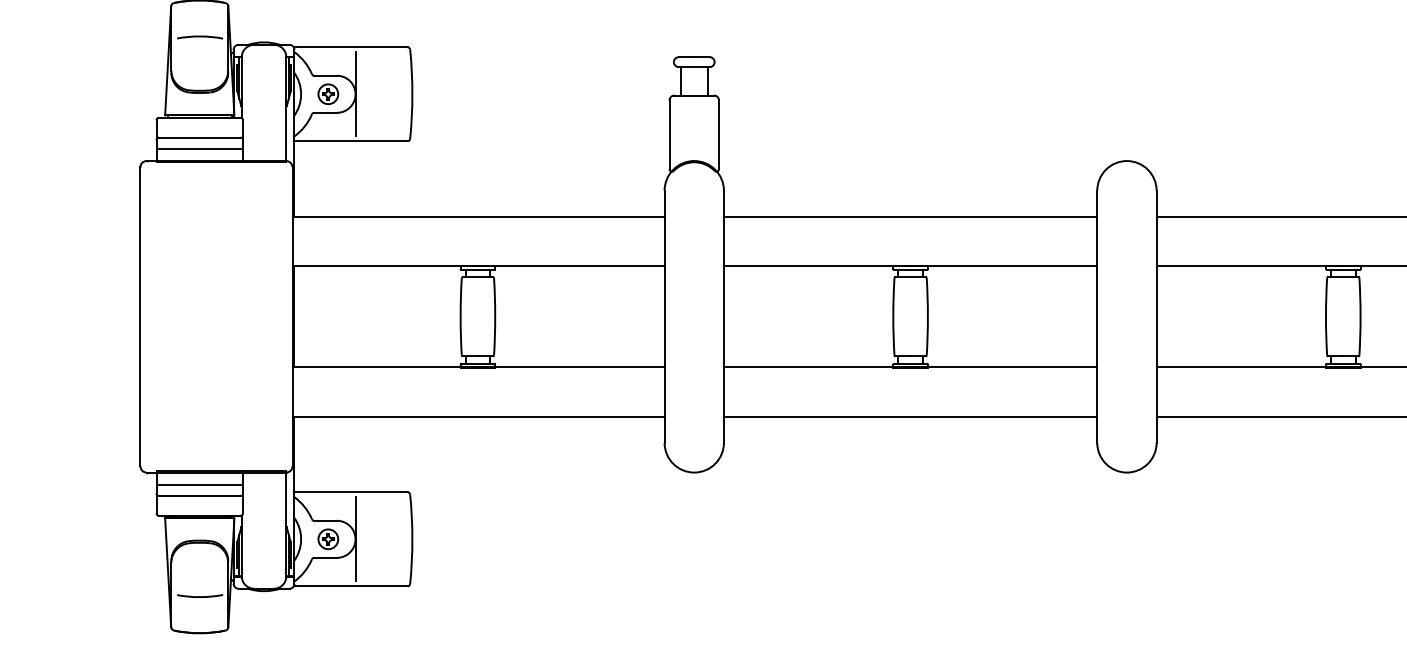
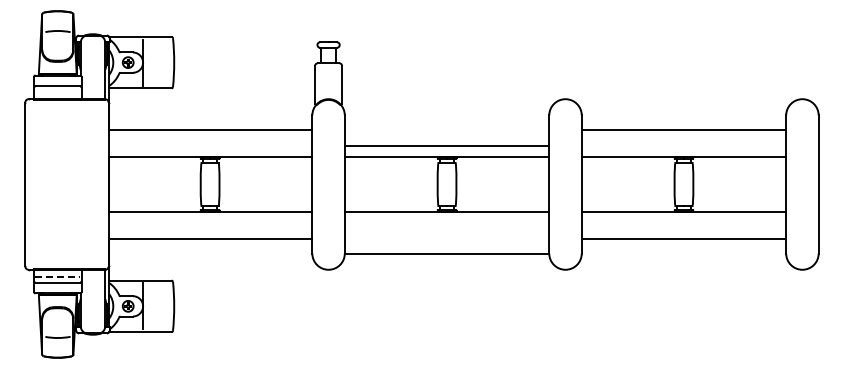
line: (199, 148) -> (57, 92), removed
line: (909, 216) -> (446, 145), moved
line: (909, 417) -> (446, 254), moved
line: (201, 484) -> (58, 276), solid -> dashed

